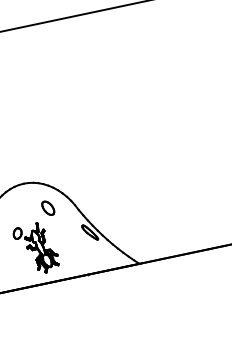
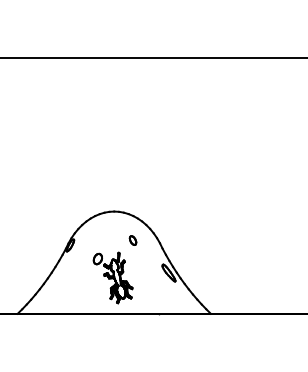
part: (47, 208) -> (132, 240), size x0.6

